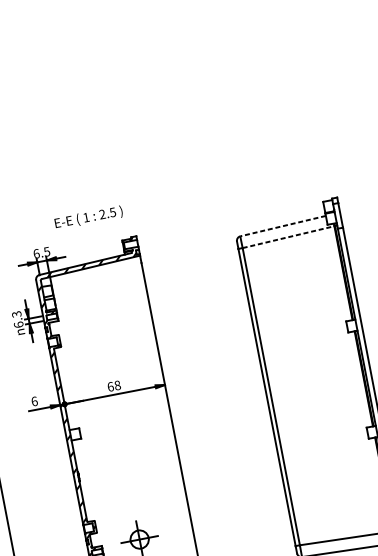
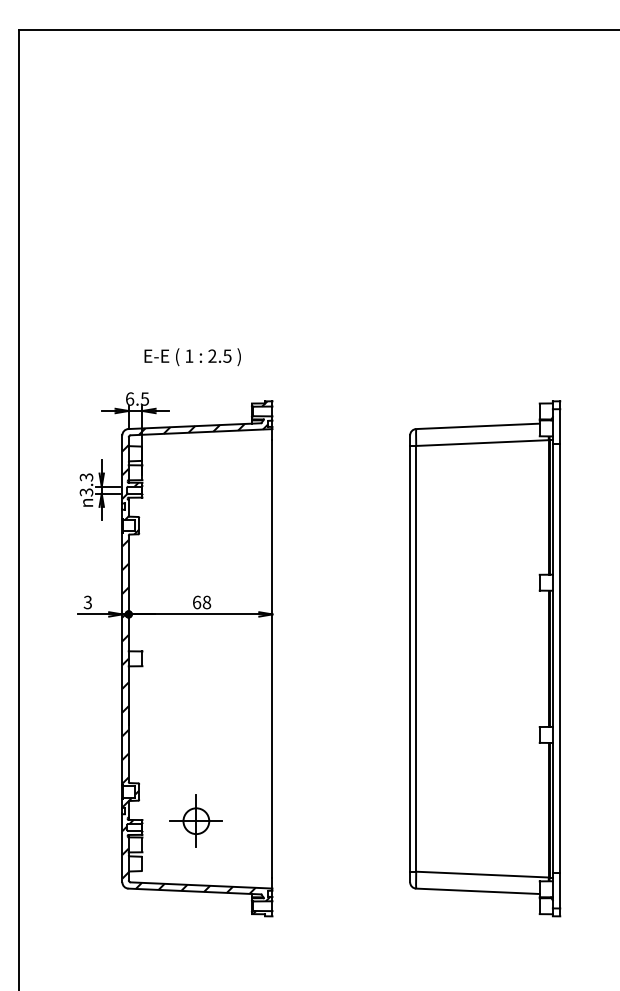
text: (88, 218) -> (192, 357), moved
line: (282, 226) -> (477, 426), dashed -> solid
line: (288, 237) -> (482, 443), dashed -> solid
text: (18, 324) -> (86, 492), 6.3 -> 3.3
text: (34, 401) -> (87, 602), 6 -> 3

